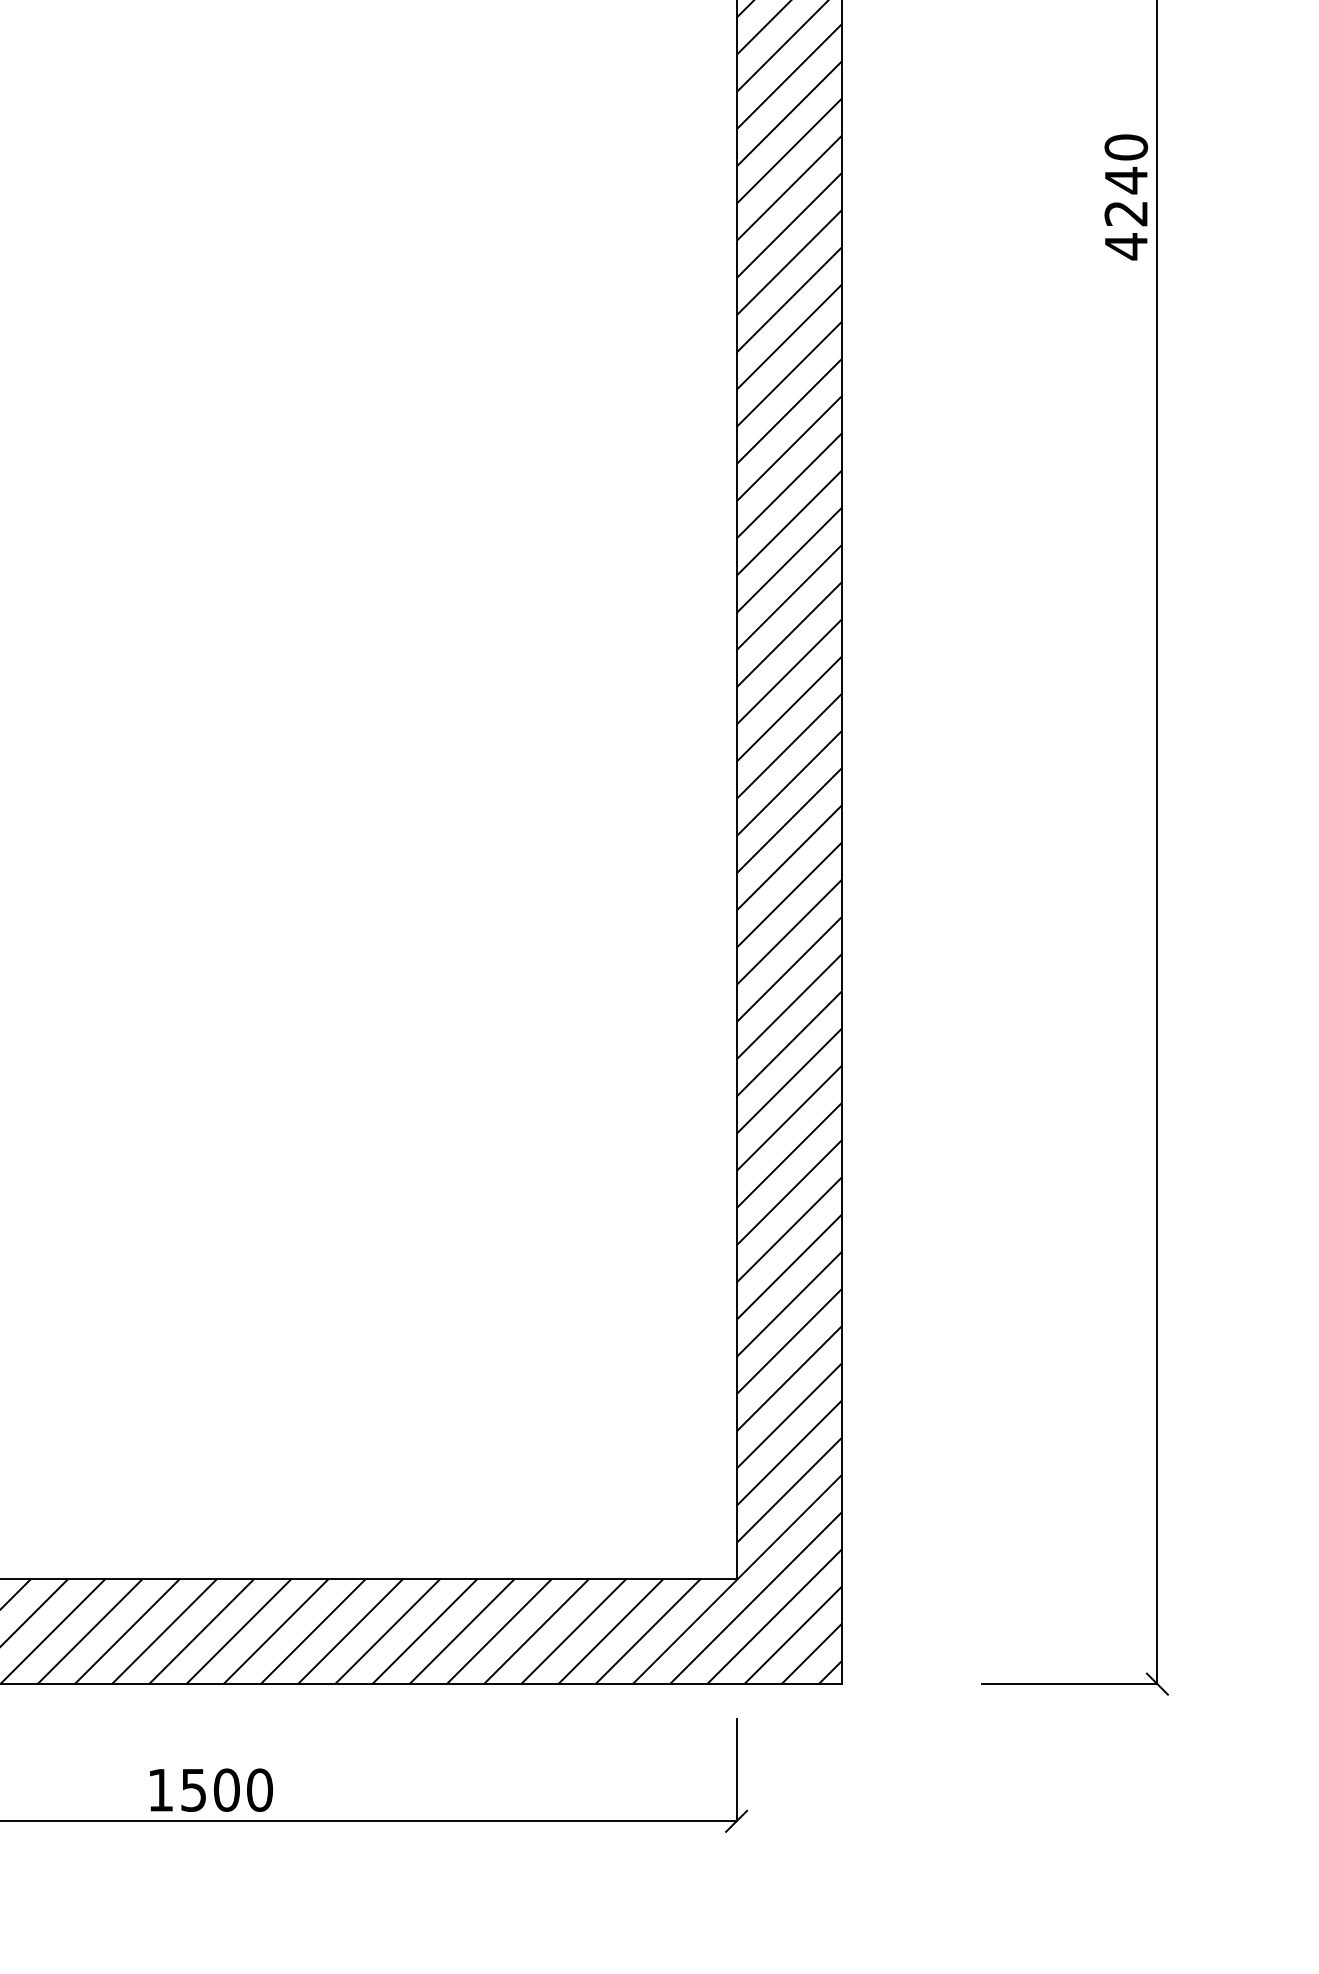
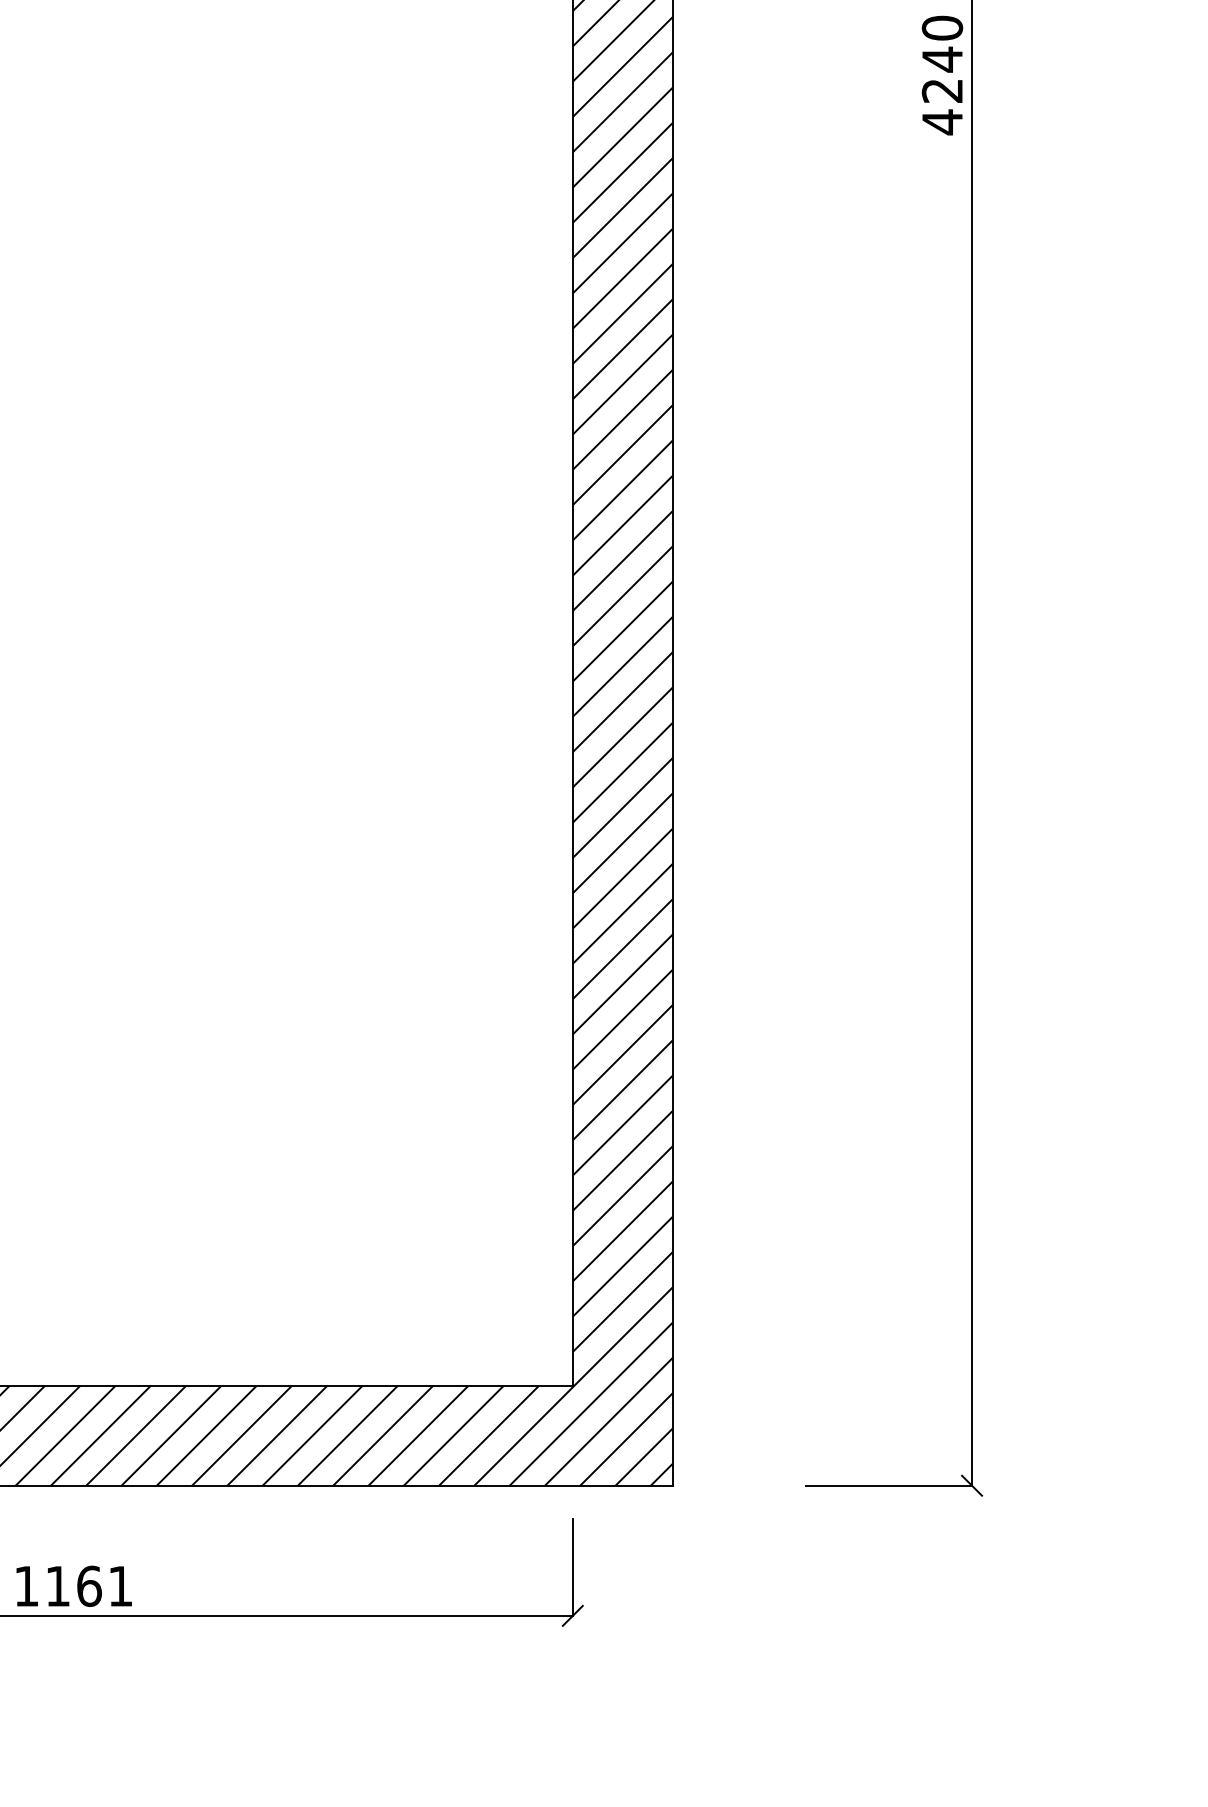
text: (226, 1789) -> (89, 1585), 1500 -> 1161

